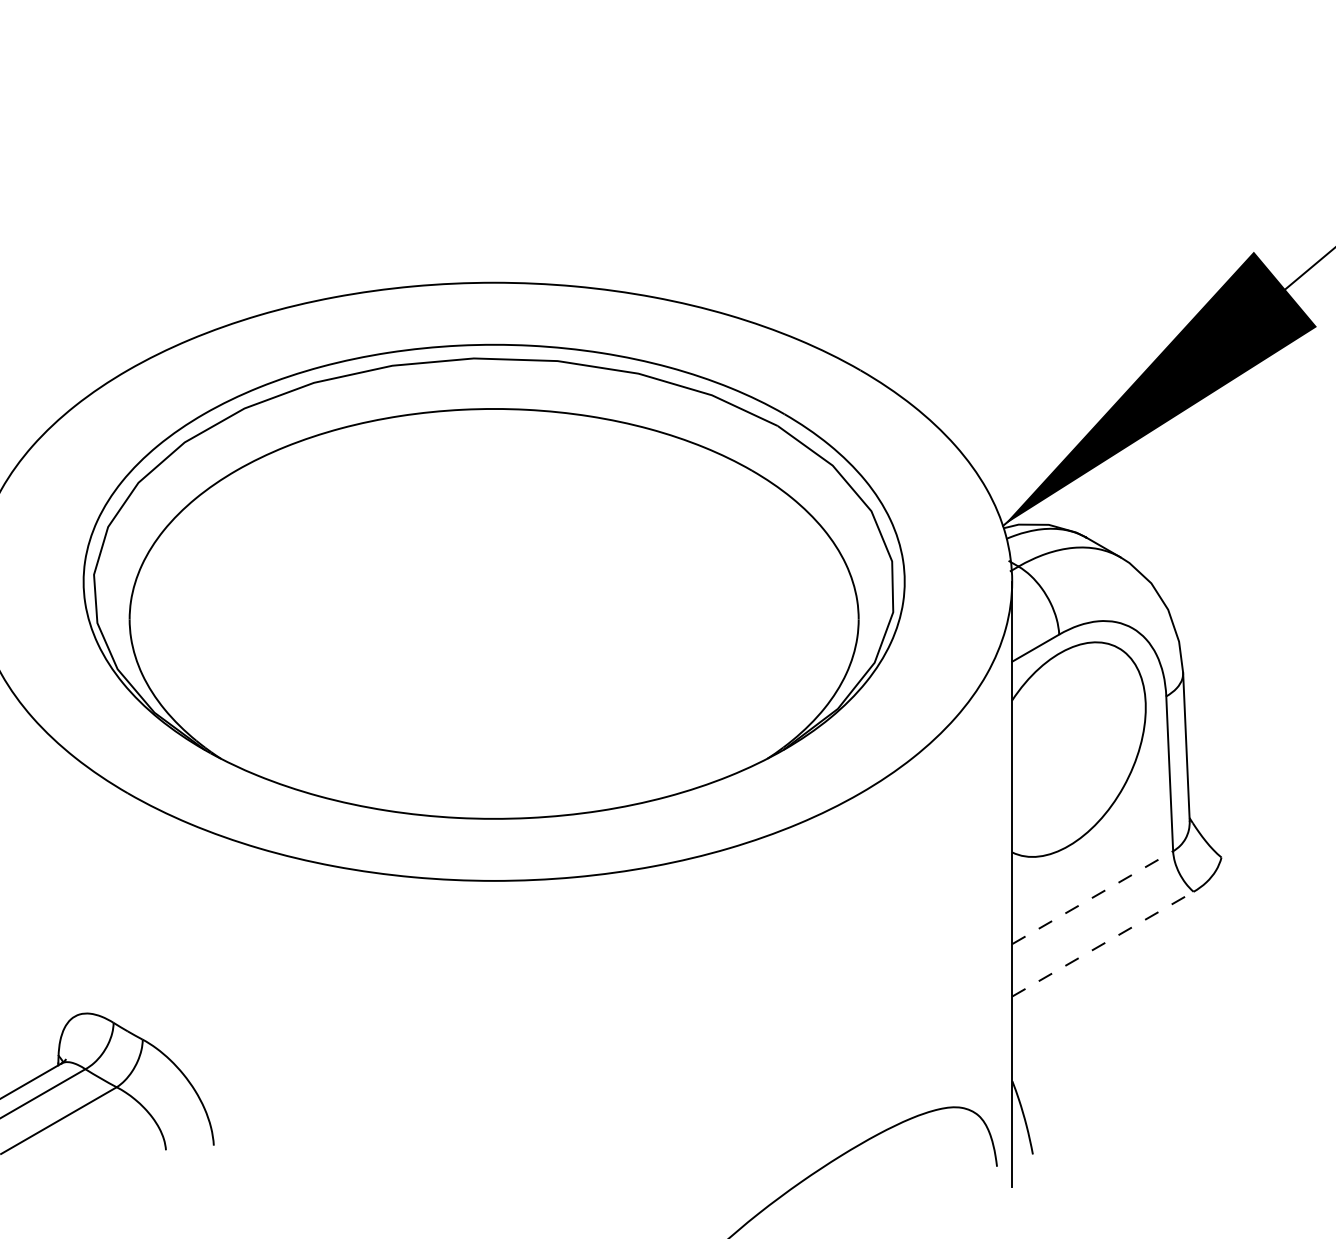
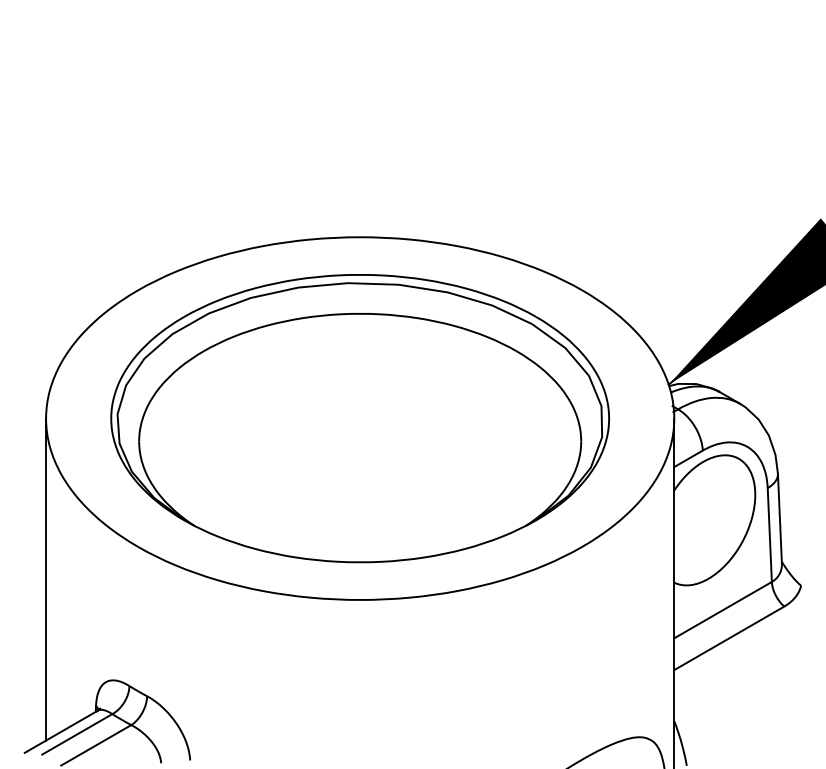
line: (1093, 896) -> (723, 609), dashed -> solid
line: (1103, 944) -> (729, 638), dashed -> solid

